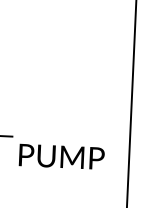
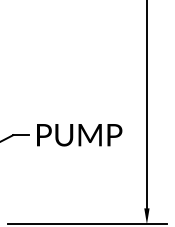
text: (61, 157) -> (79, 135), moved

